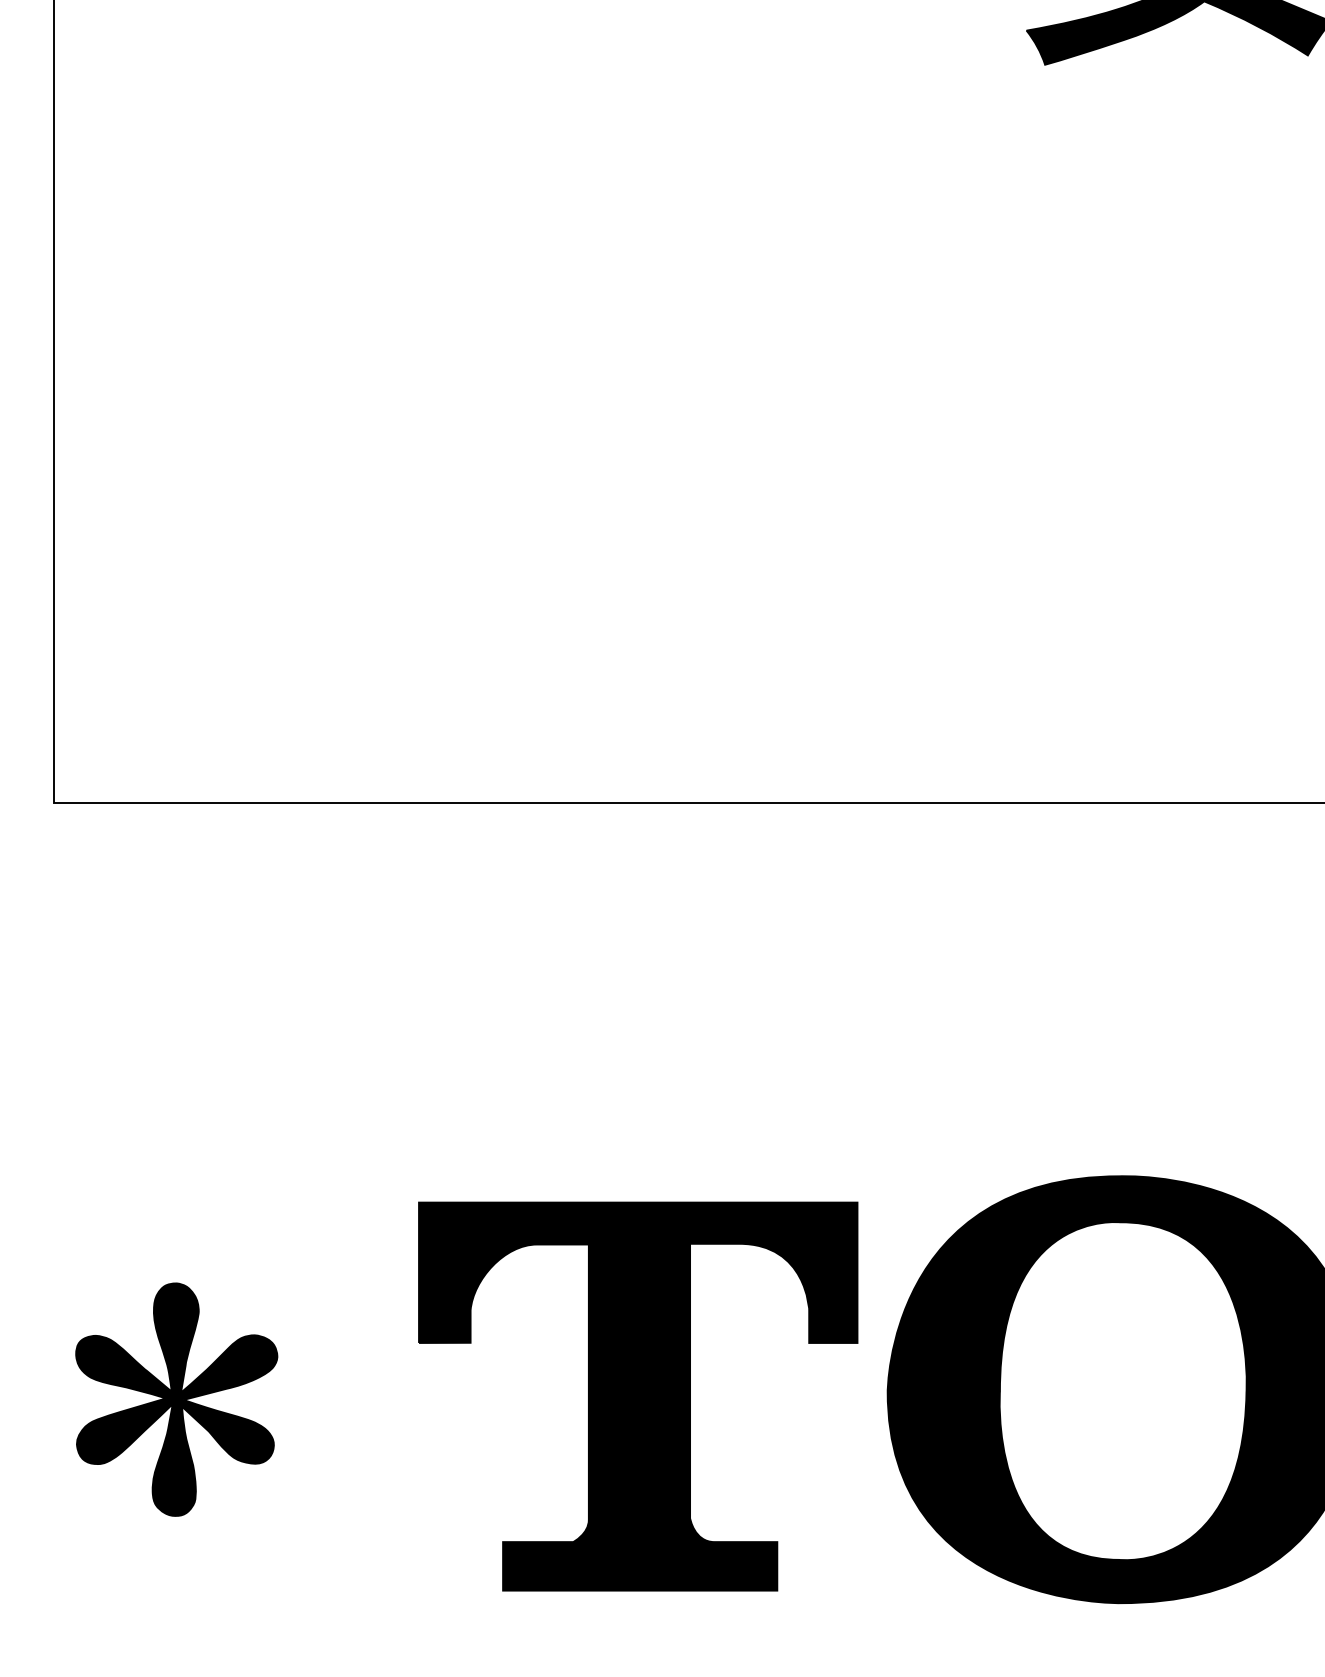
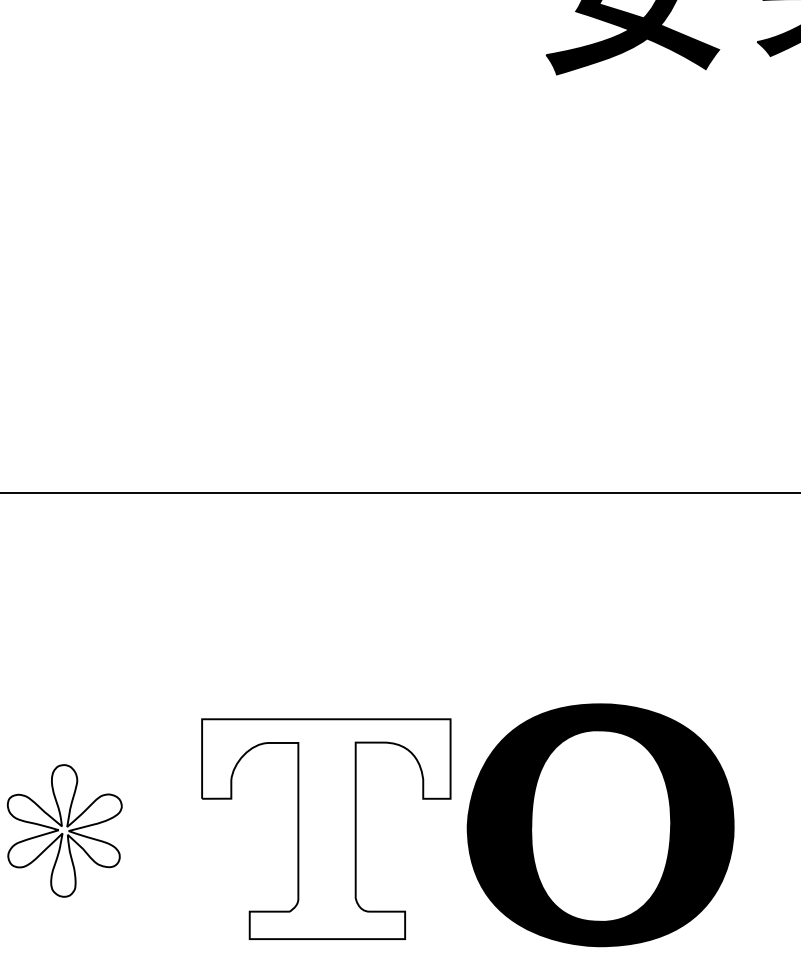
fill: (638, 1397) -> (326, 829), removed
fill: (176, 1398) -> (64, 830), removed

